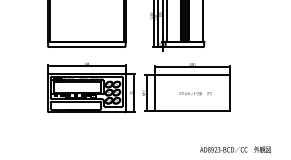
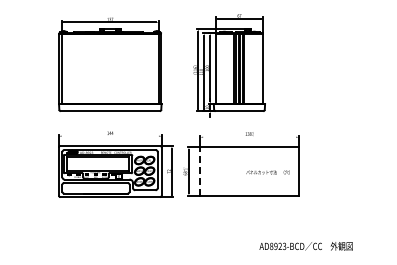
line: (86, 66) -> (109, 136), removed
line: (192, 67) -> (249, 137), removed
line: (155, 92) -> (200, 171), solid -> dashed
text: (194, 93) -> (267, 172), moved

